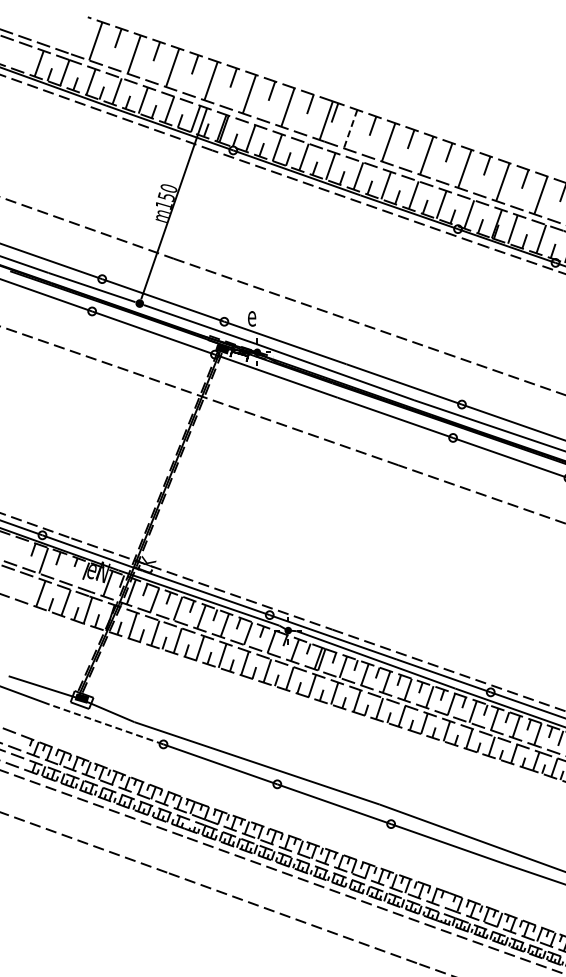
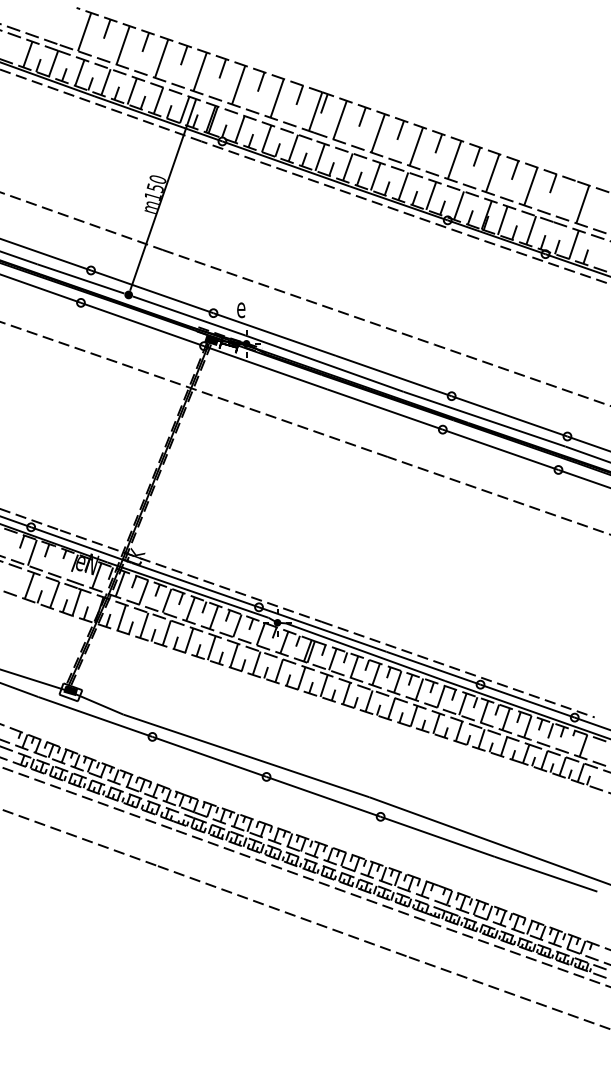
line: (350, 129) -> (339, 120), dashed -> solid
line: (105, 724) -> (94, 716), dashed -> solid

